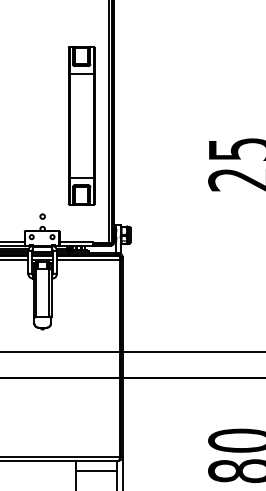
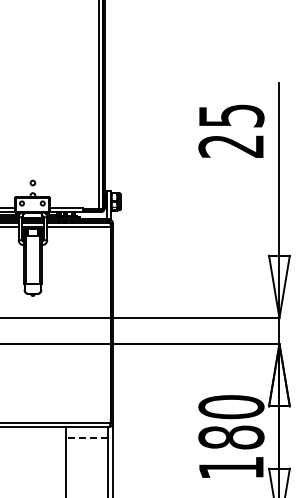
part: (81, 125) -> (71, 91), removed
line: (96, 471) -> (86, 437), solid -> dashed

